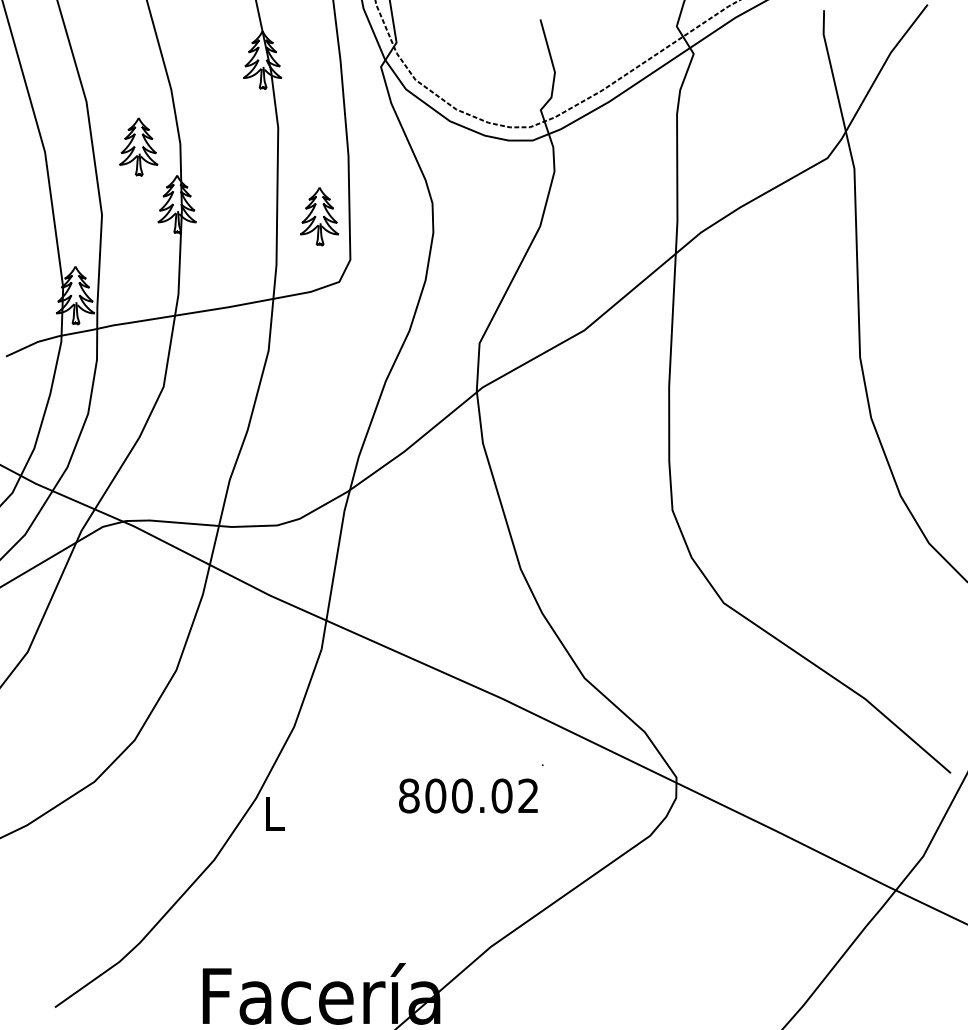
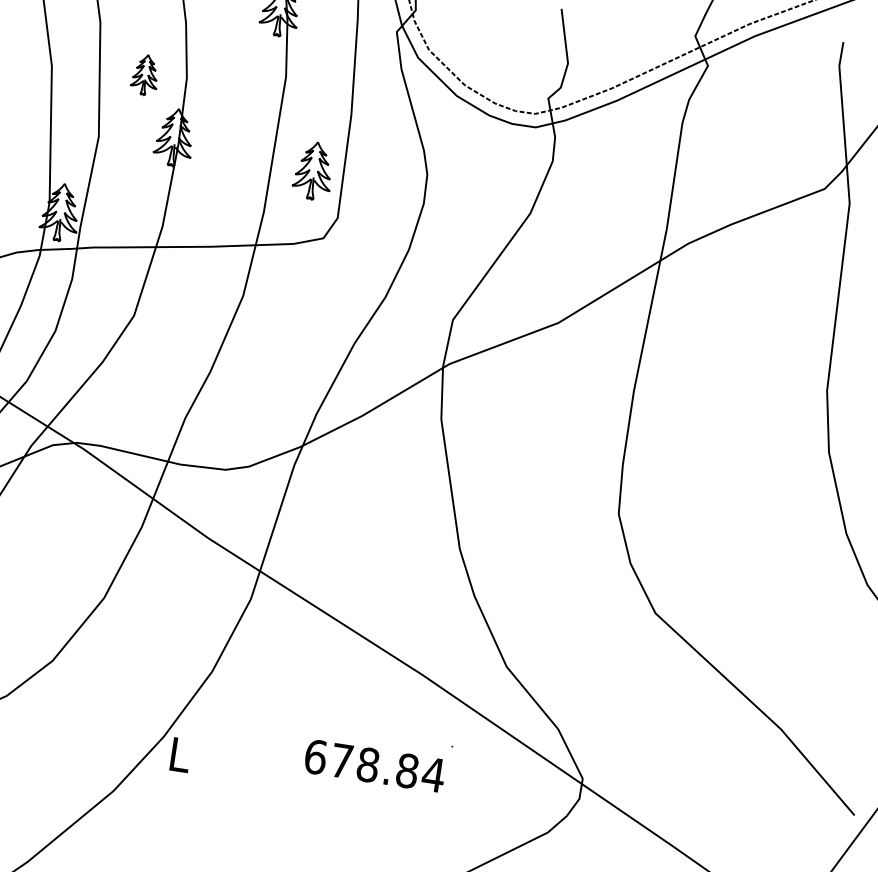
part: (138, 146) -> (145, 74), size x0.7
text: (469, 795) -> (375, 765), 800.02 -> 678.84

